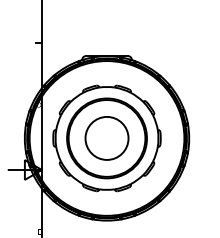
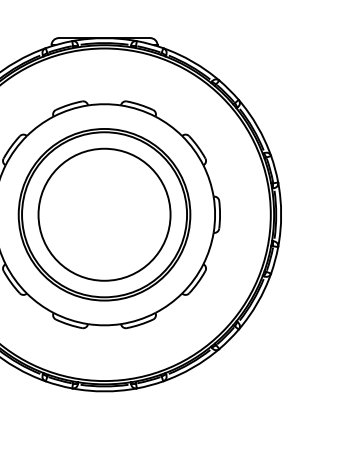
circle: (106, 138) -> (103, 214), size x1.43

